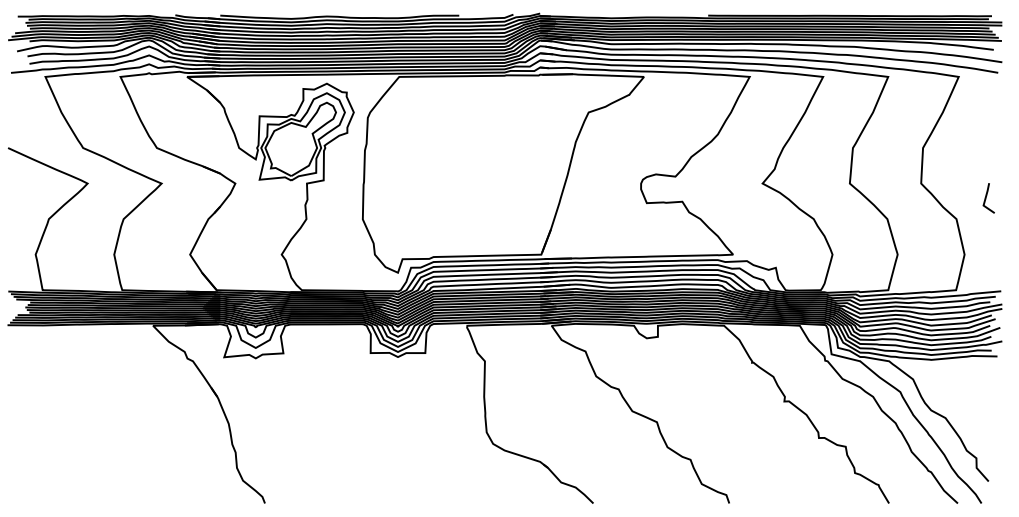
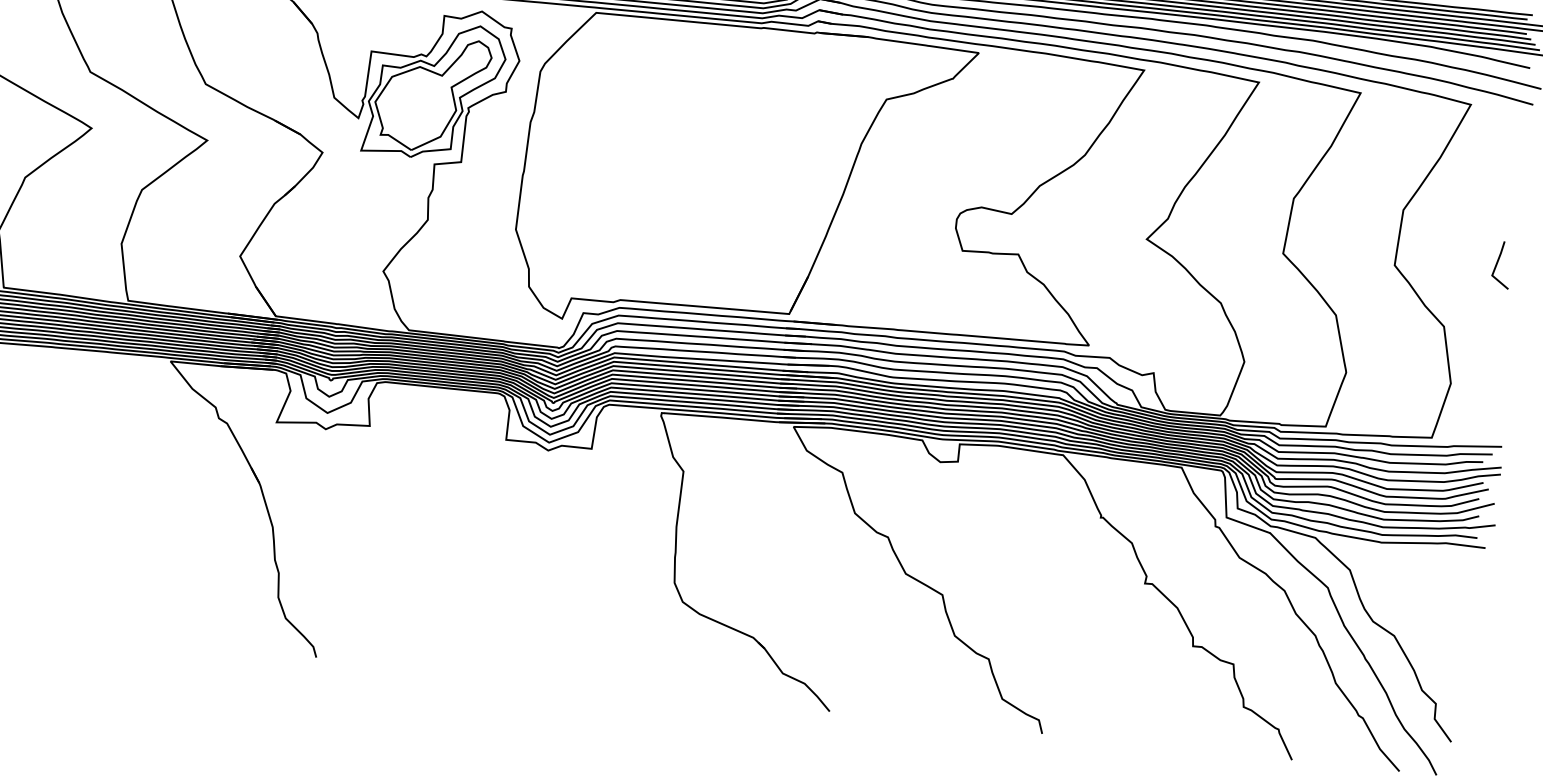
line: (986, 198) -> (1497, 264), moved

